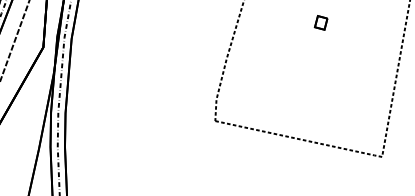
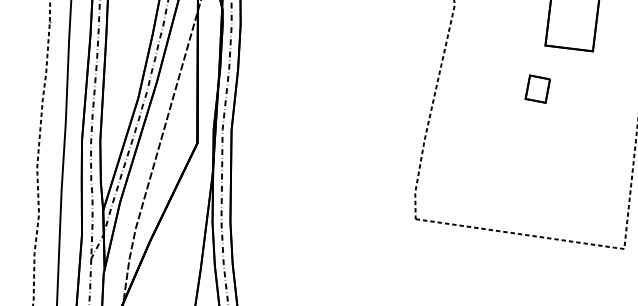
part: (321, 22) -> (537, 88), size x1.67

